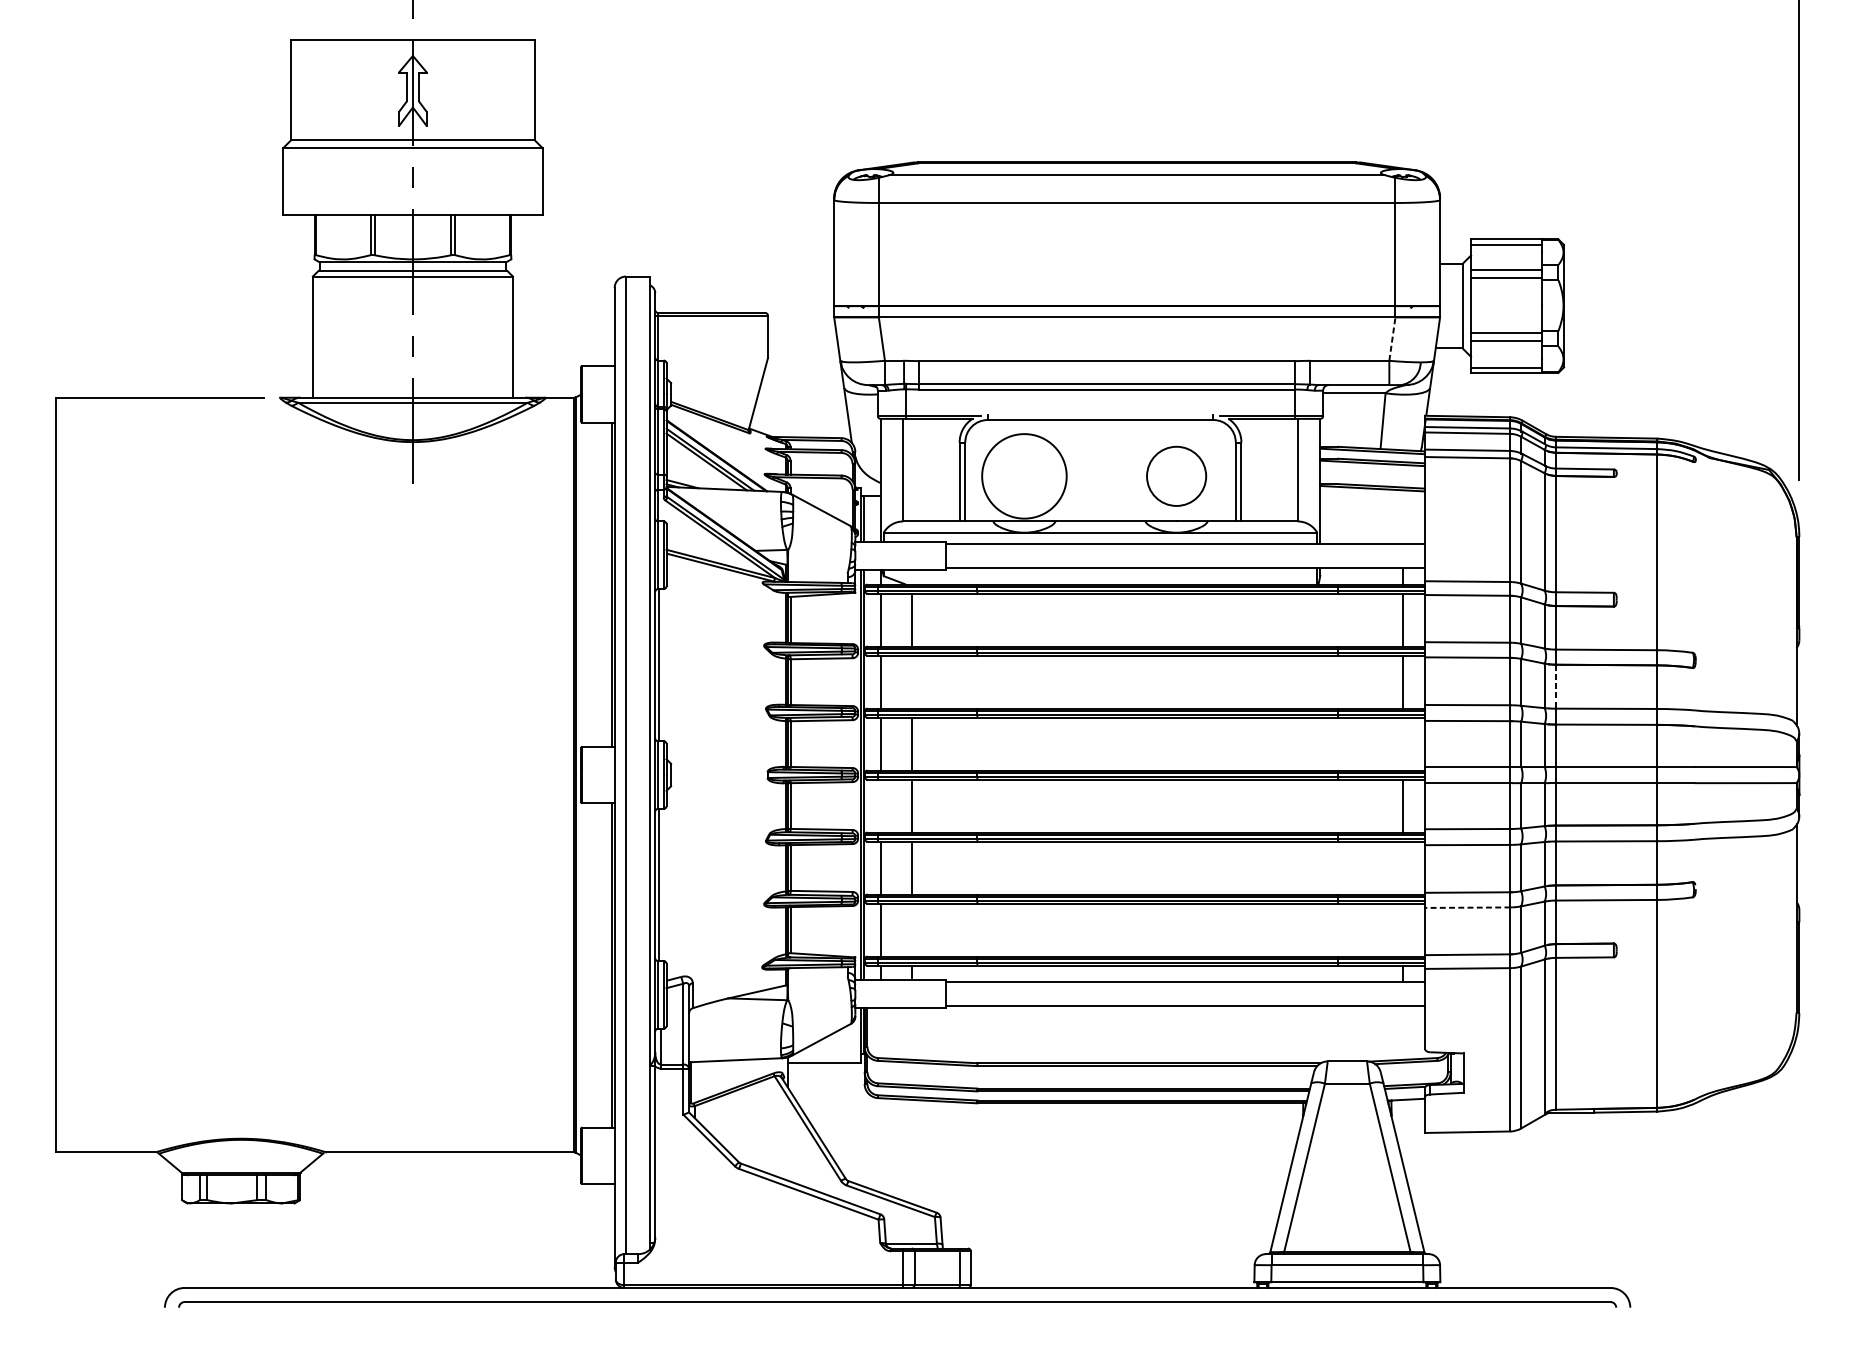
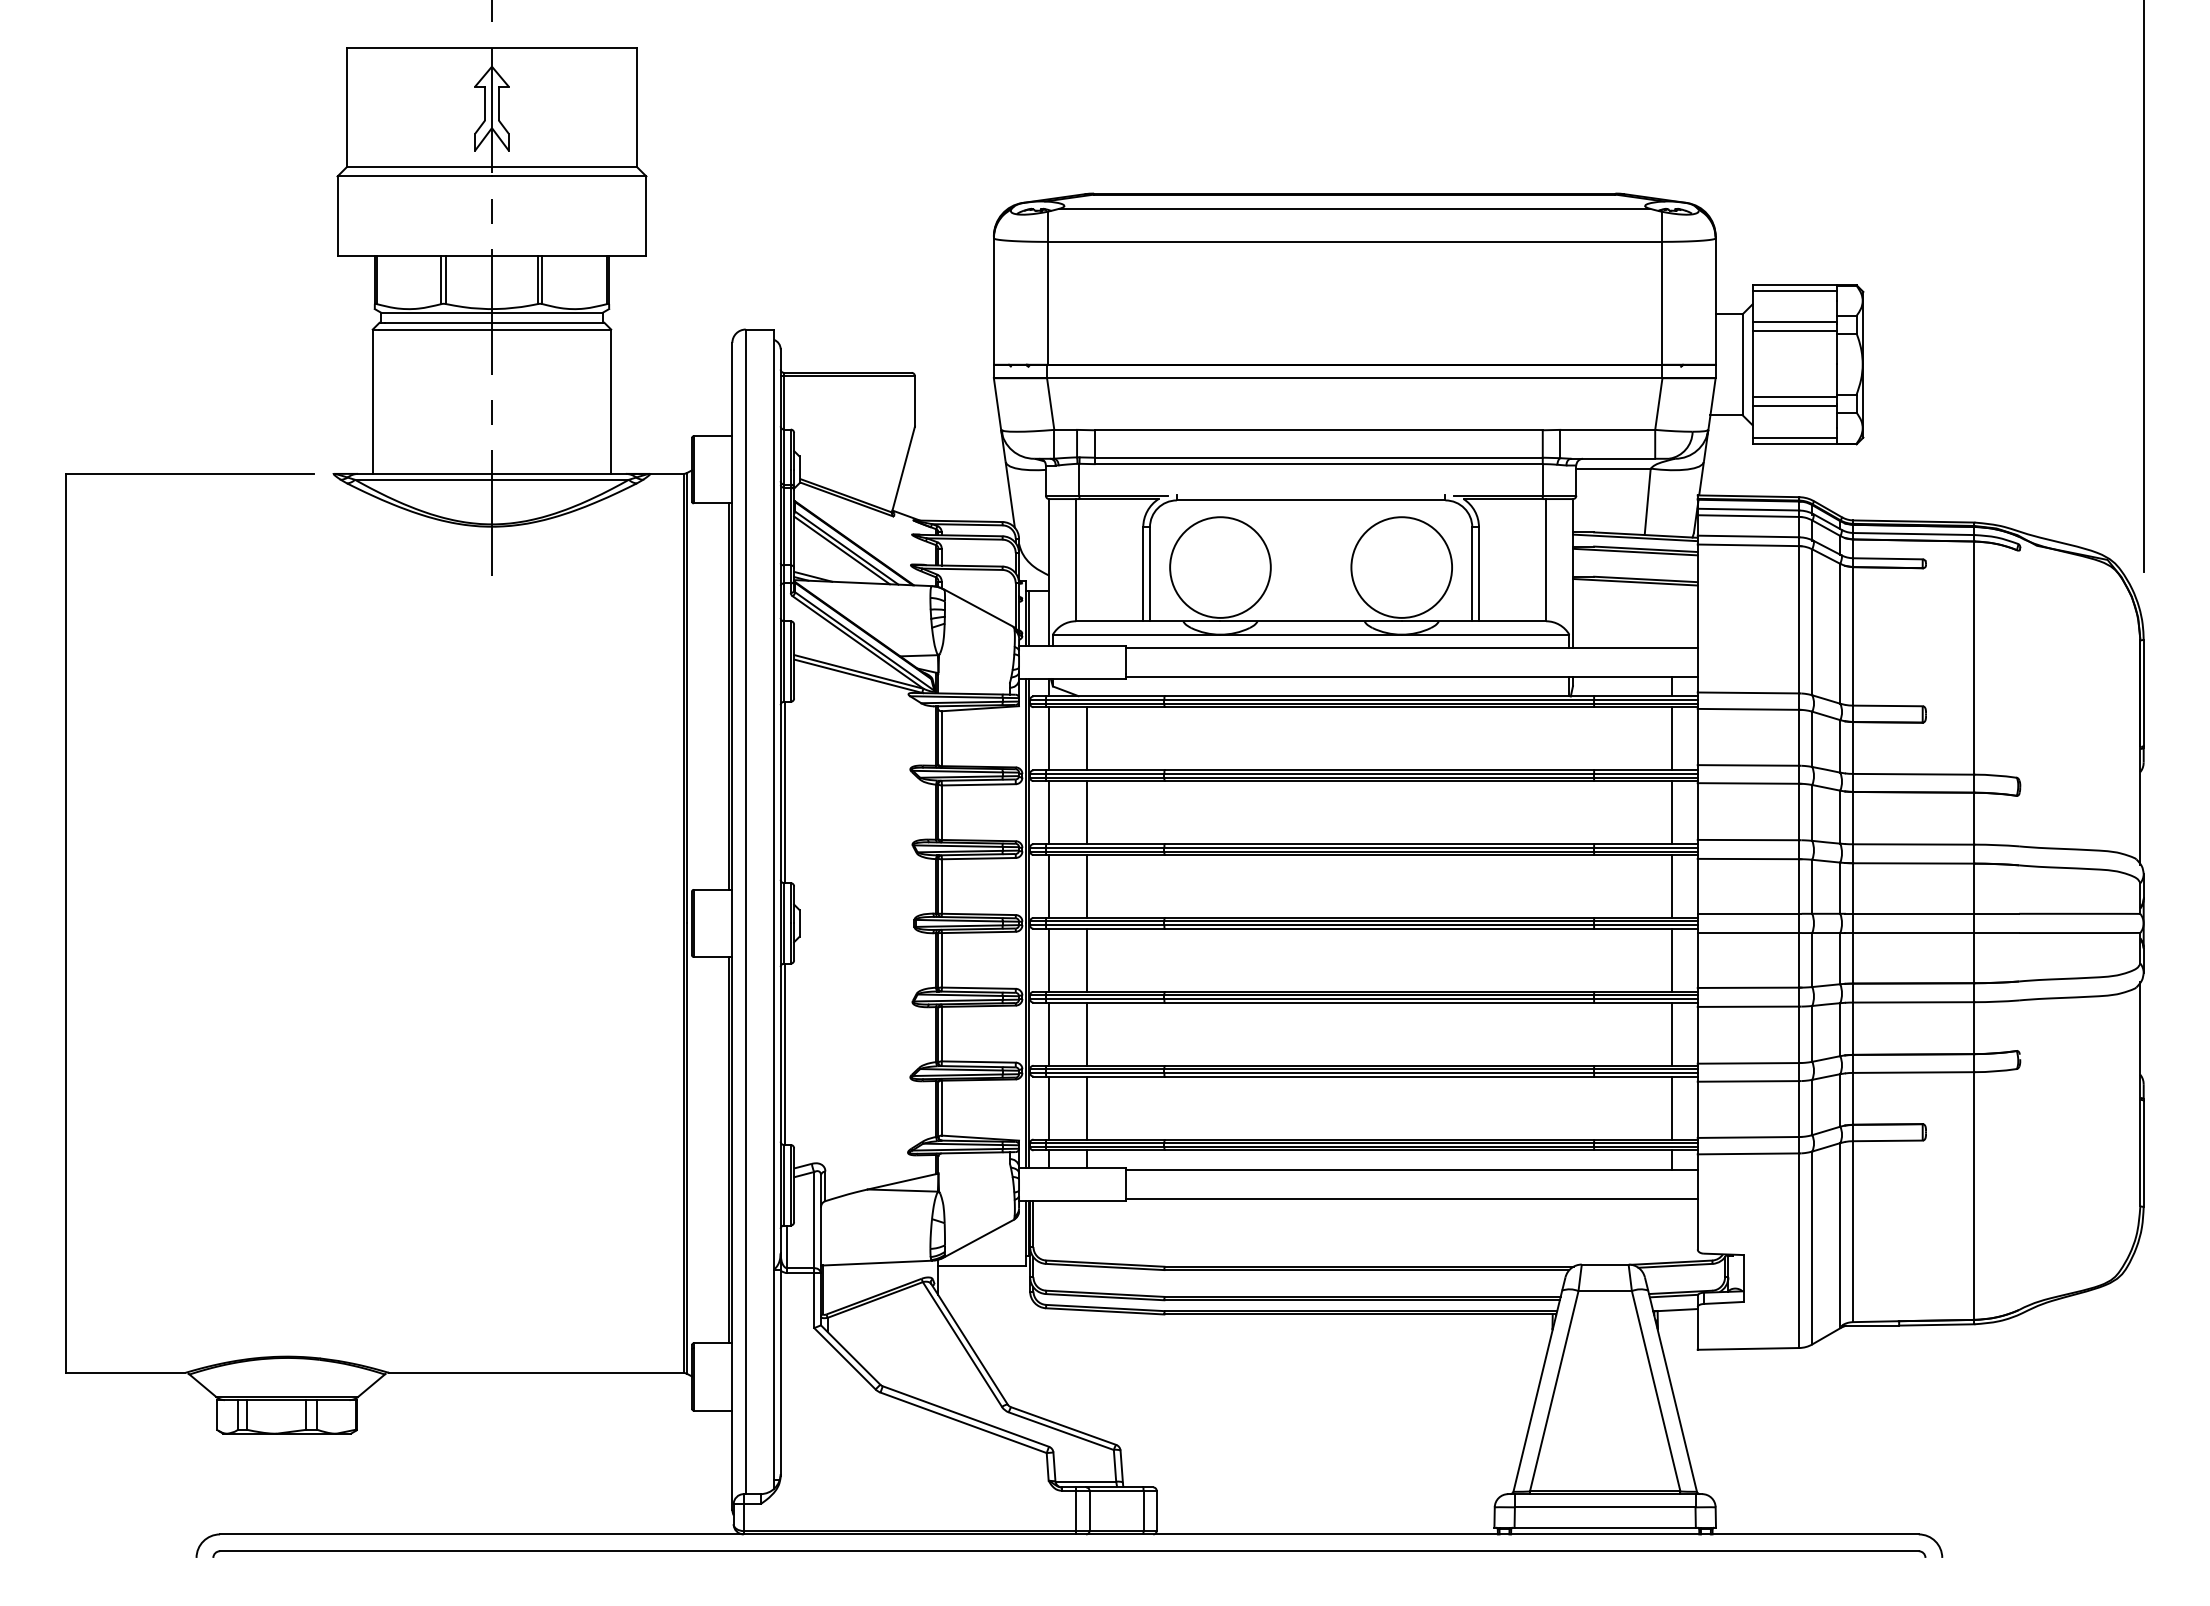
line: (1392, 338) -> (1658, 403), dashed -> solid
circle: (1176, 476) -> (1401, 567), size x1.43
line: (911, 681) -> (1086, 812), added
line: (1555, 687) -> (1853, 818), dashed -> solid
line: (1403, 744) -> (1671, 886), added
line: (880, 805) -> (1049, 959), added
line: (1403, 867) -> (1671, 1033), added
line: (1467, 907) -> (1748, 1081), dashed -> solid
line: (911, 929) -> (1086, 1107), added
line: (1403, 929) -> (1671, 1107), added

